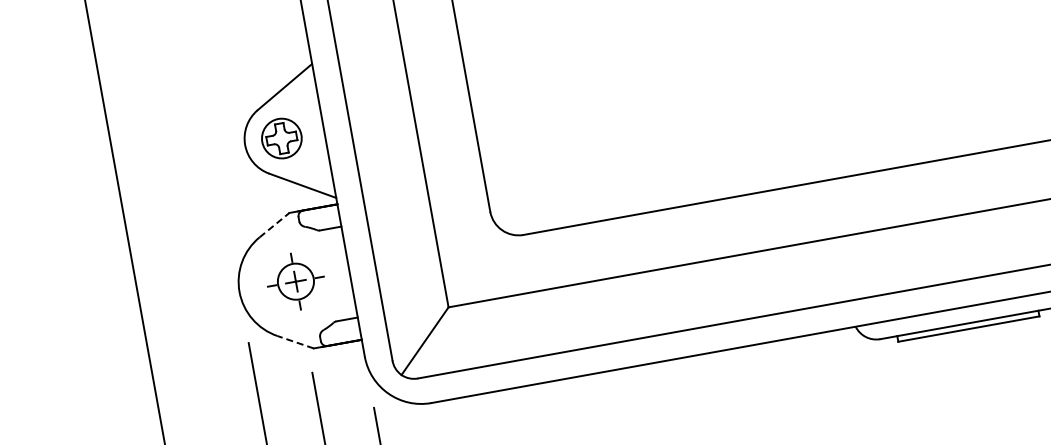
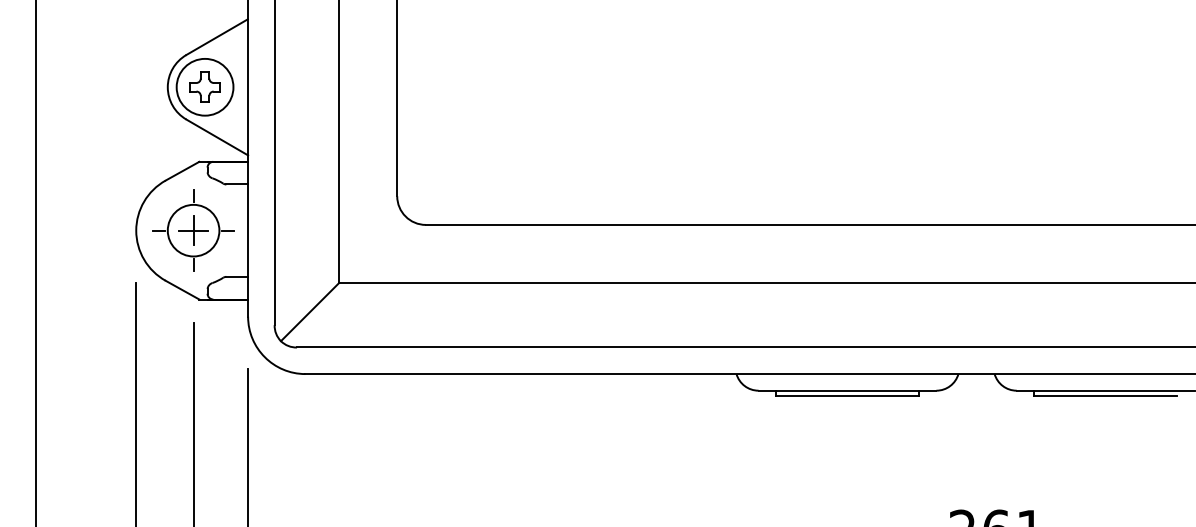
circle: (281, 137) -> (204, 86), size x1.43
line: (274, 224) -> (182, 170), dashed -> solid
part: (295, 281) -> (193, 230), size x1.43
line: (295, 341) -> (182, 289), dashed -> solid

